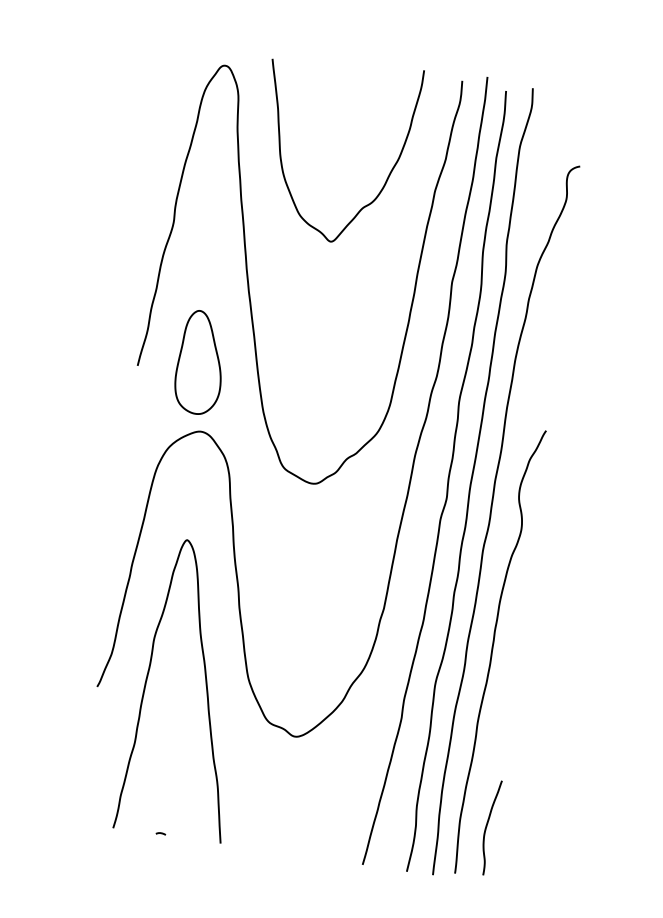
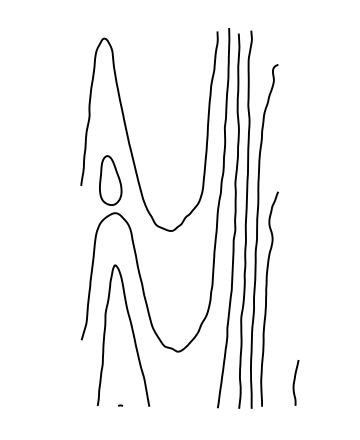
curve: (283, 157) -> (137, 78), removed
curve: (489, 824) -> (295, 381), moved

